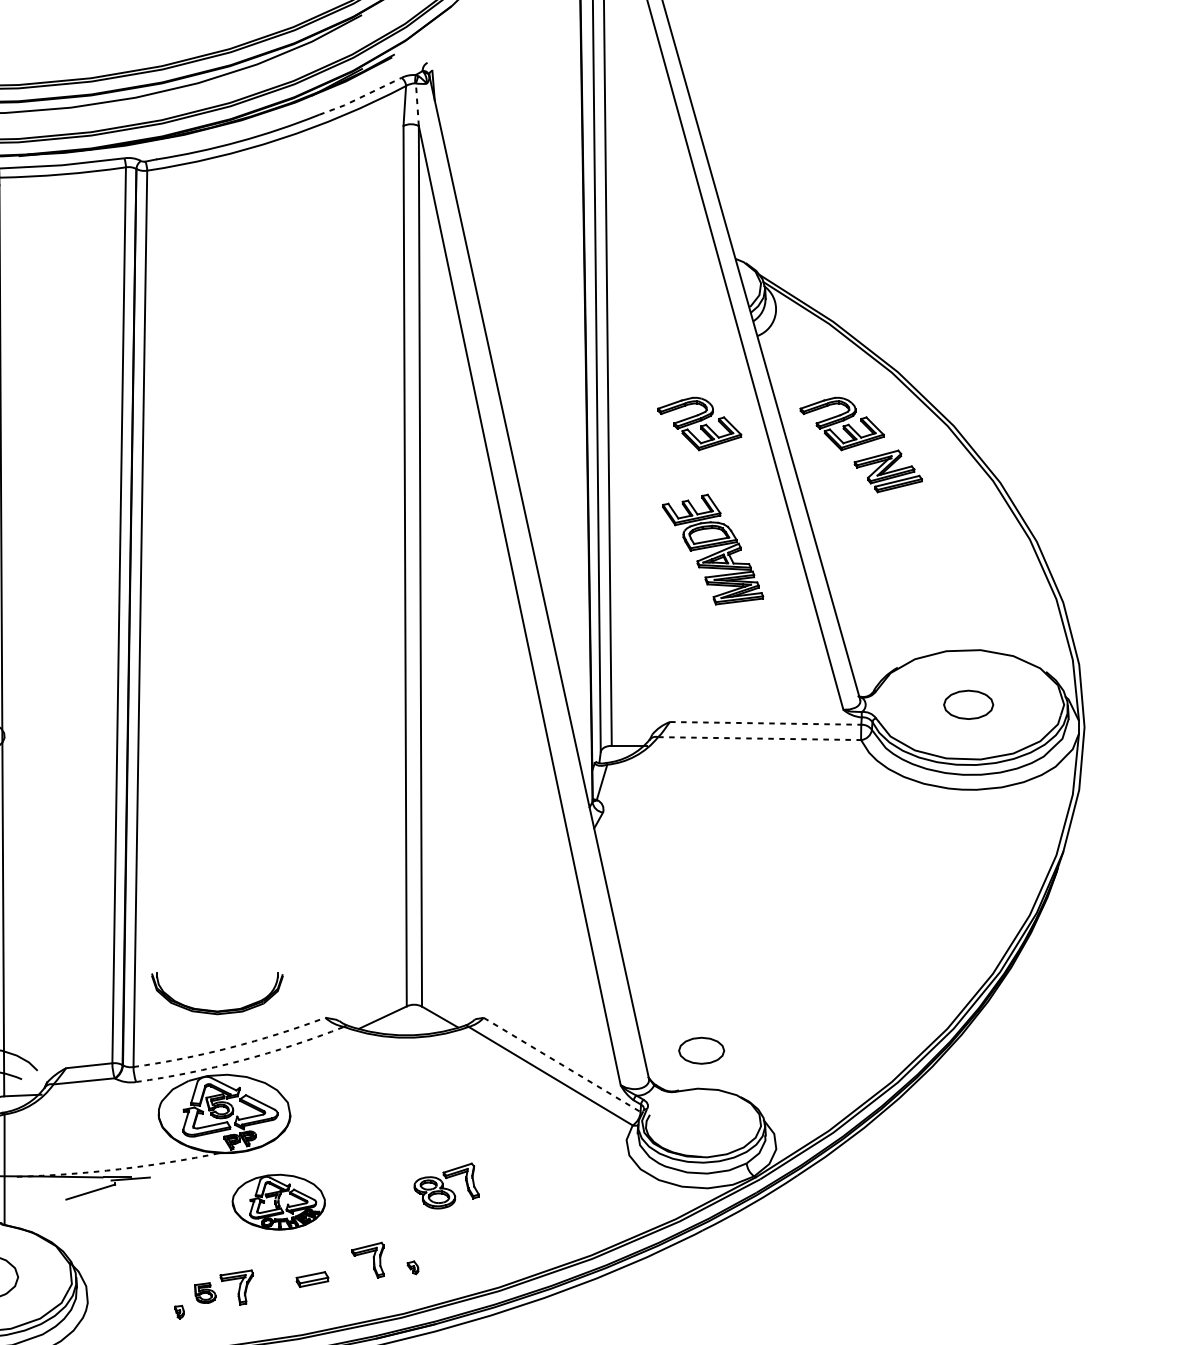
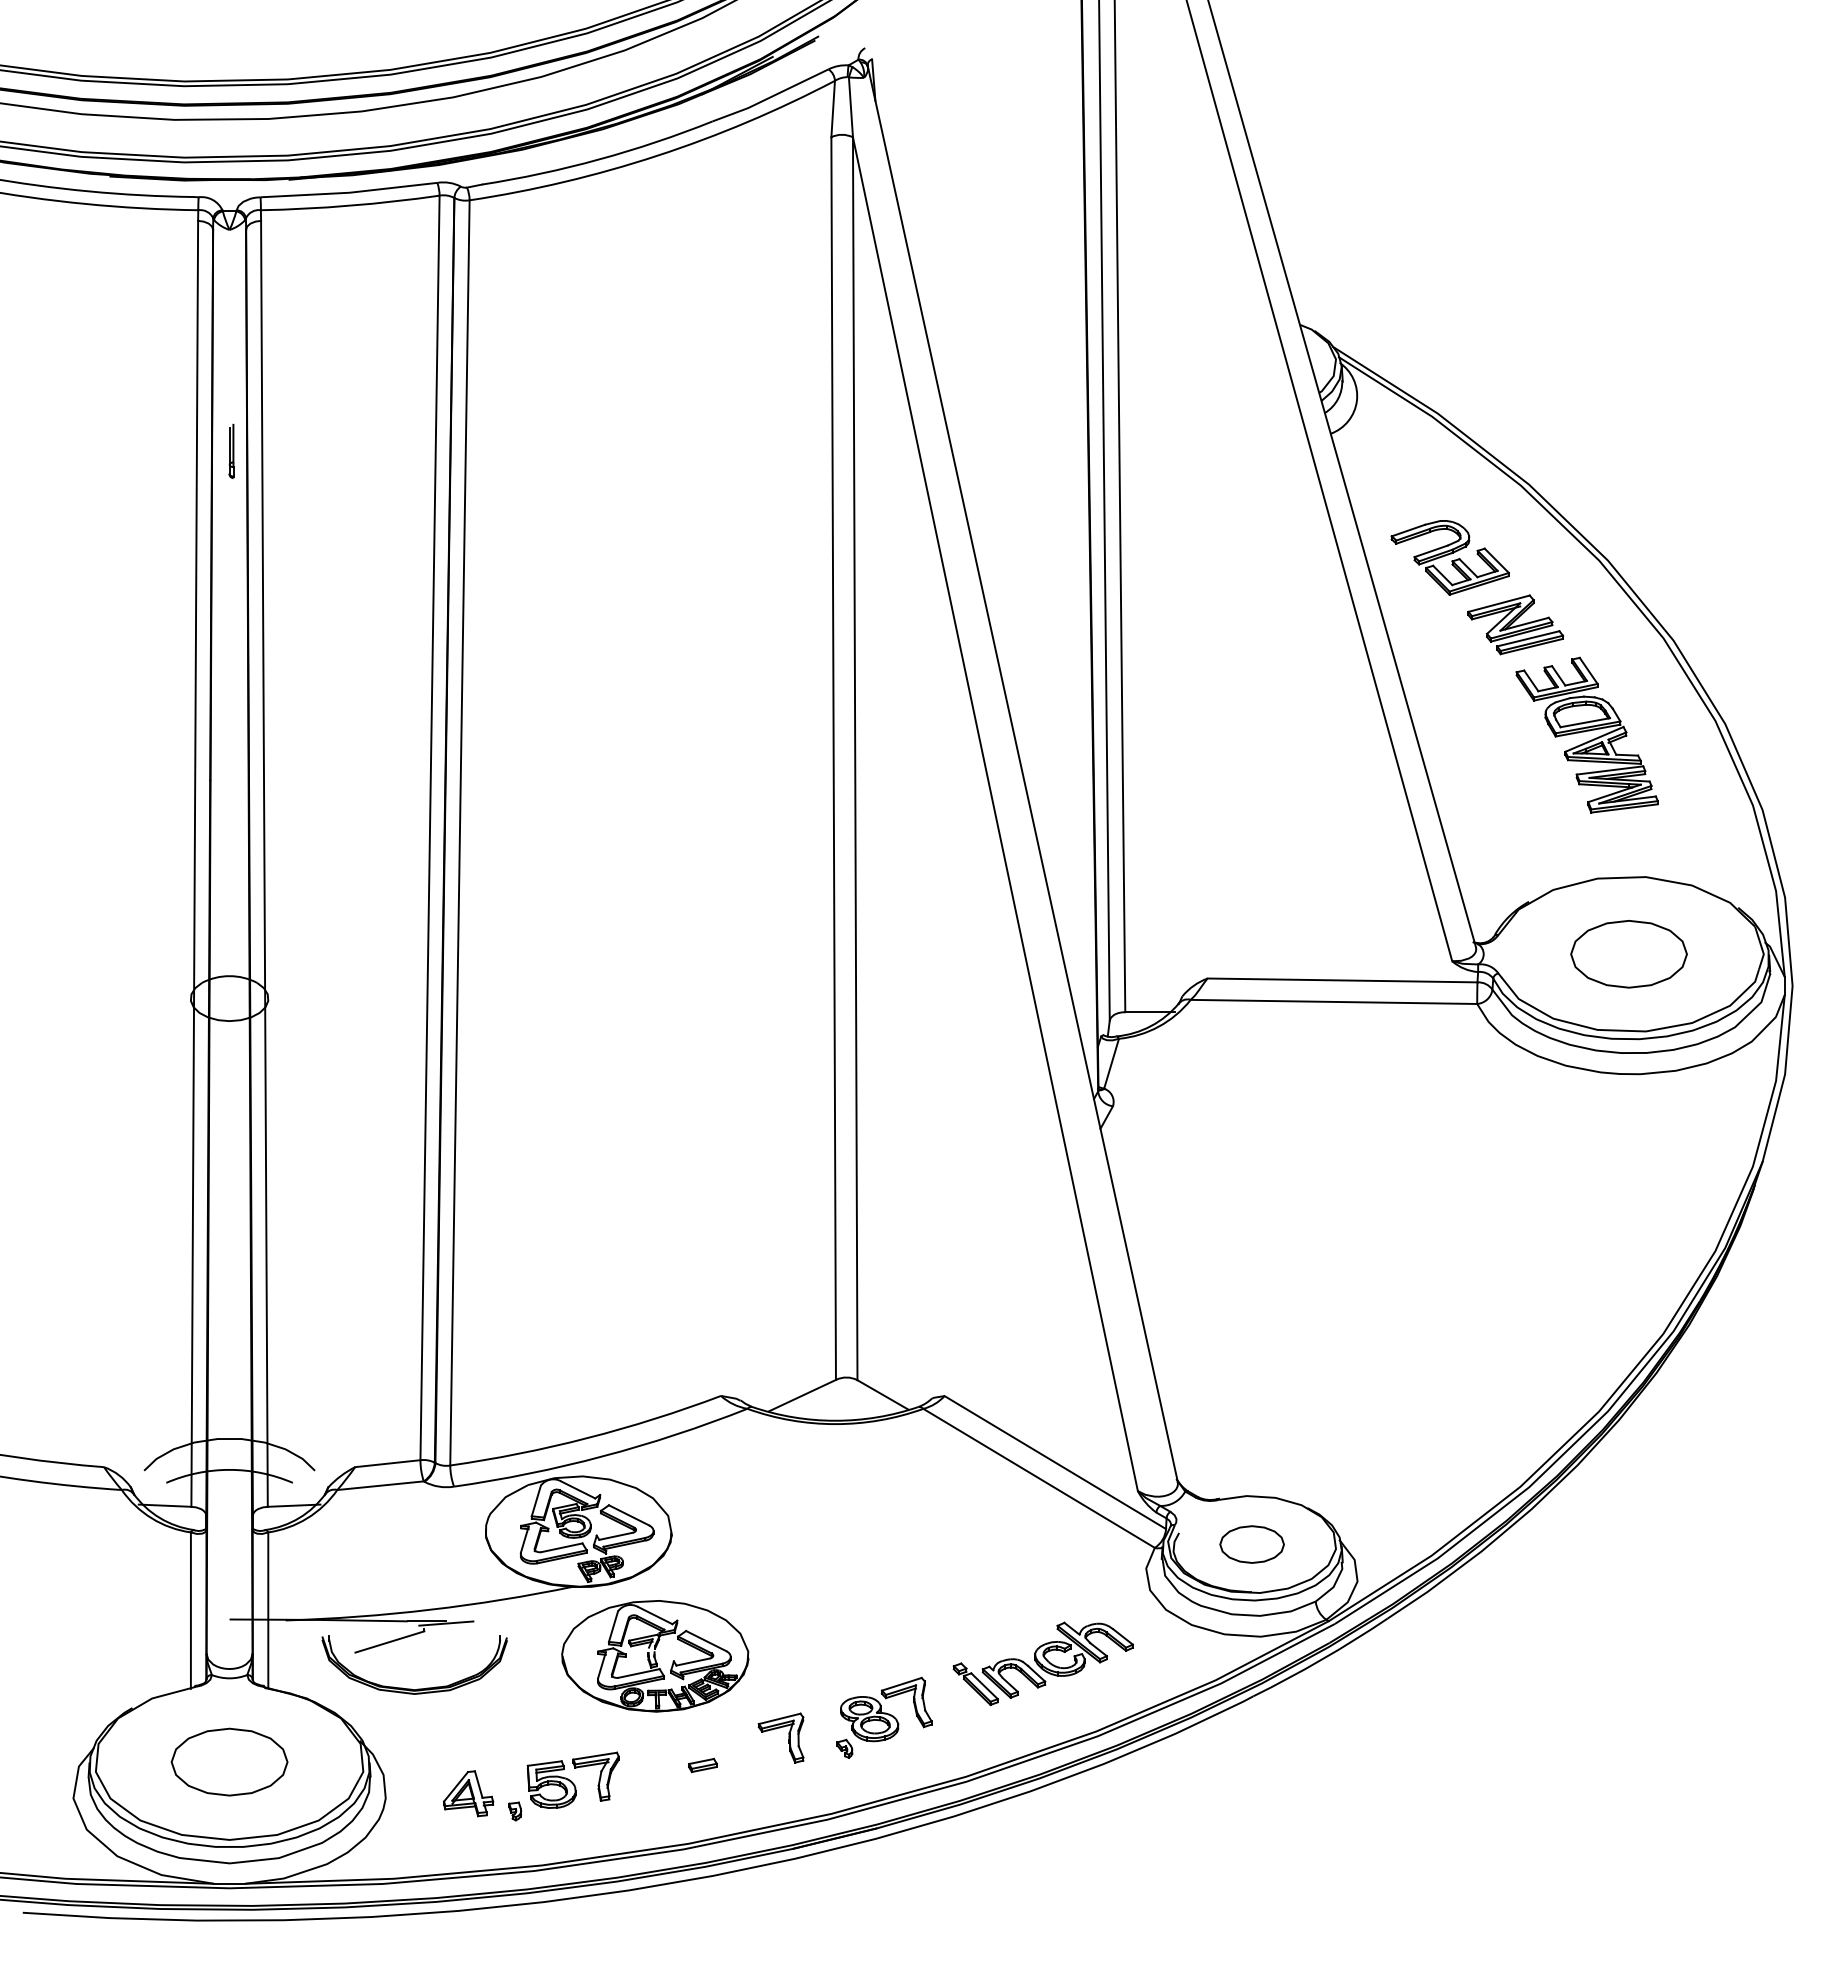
line: (360, 97) -> (770, 97), dashed -> solid
line: (417, 104) -> (850, 106), dashed -> solid
part: (699, 423) -> (1248, 557), removed
part: (712, 549) -> (1586, 734), moved
part: (968, 704) -> (1628, 954), size x1.67
line: (765, 723) -> (1342, 980), dashed -> solid
line: (759, 738) -> (1334, 1001), dashed -> solid
part: (215, 1010) -> (411, 1688), moved
arc: (230, 1047) -> (587, 1438), dashed -> solid
part: (701, 1050) -> (1251, 1544), moved
arc: (242, 1060) -> (603, 1456), dashed -> solid
line: (562, 1064) -> (1055, 1462), dashed -> solid
arc: (119, 1169) -> (430, 1609), dashed -> solid
part: (446, 1186) -> (886, 1709), moved
part: (278, 1202) -> (655, 1656), size x1.43
part: (553, 1207) -> (1042, 1663), added
part: (312, 1279) -> (702, 1765), size x0.62
part: (205, 1293) -> (551, 1784), size x1.67
part: (146, 1299) -> (468, 1793), added

